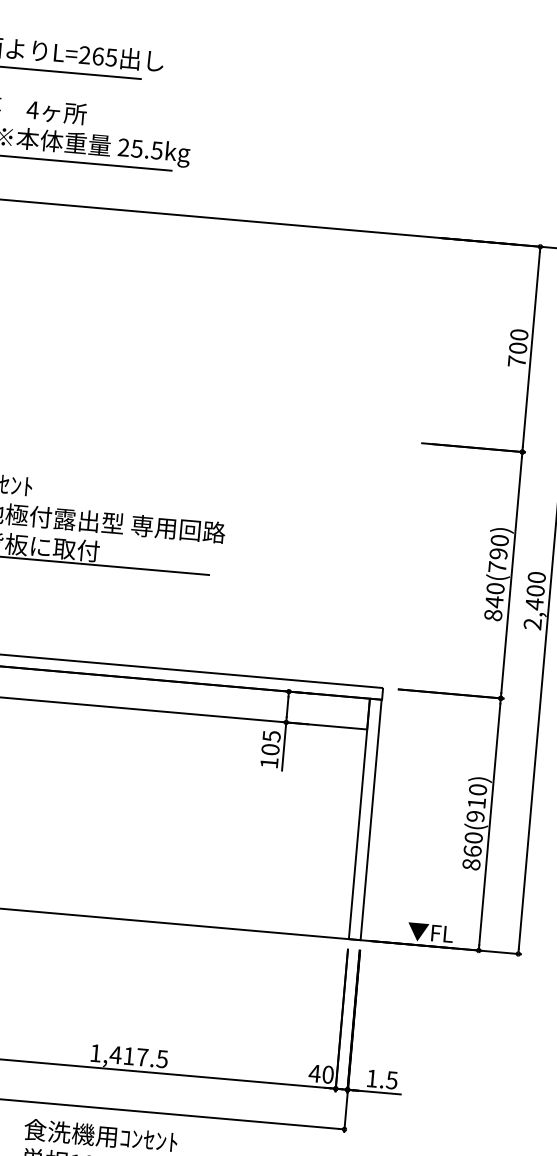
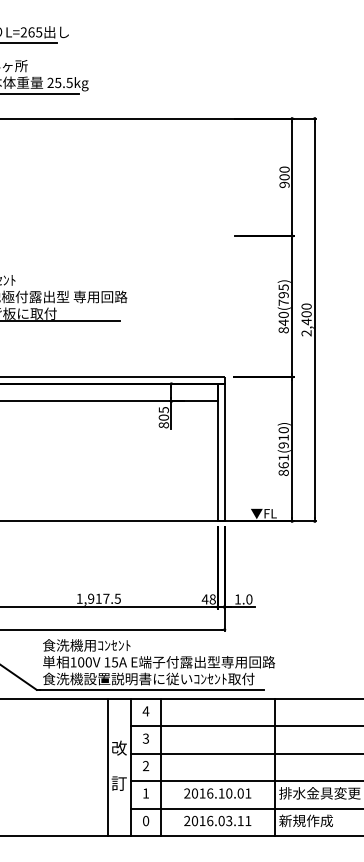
text: (516, 360) -> (284, 184), 700 -> 900
text: (499, 540) -> (283, 287), 840(790) -> 840(795)
text: (268, 763) -> (163, 425), 105 -> 805
text: (473, 837) -> (283, 457), 860(910) -> 861(910)
text: (114, 1054) -> (90, 598), 1,417.5 -> 1,917.5
text: (327, 1074) -> (212, 599), 40 -> 48
text: (392, 1080) -> (249, 599), 1.5 -> 1.0

